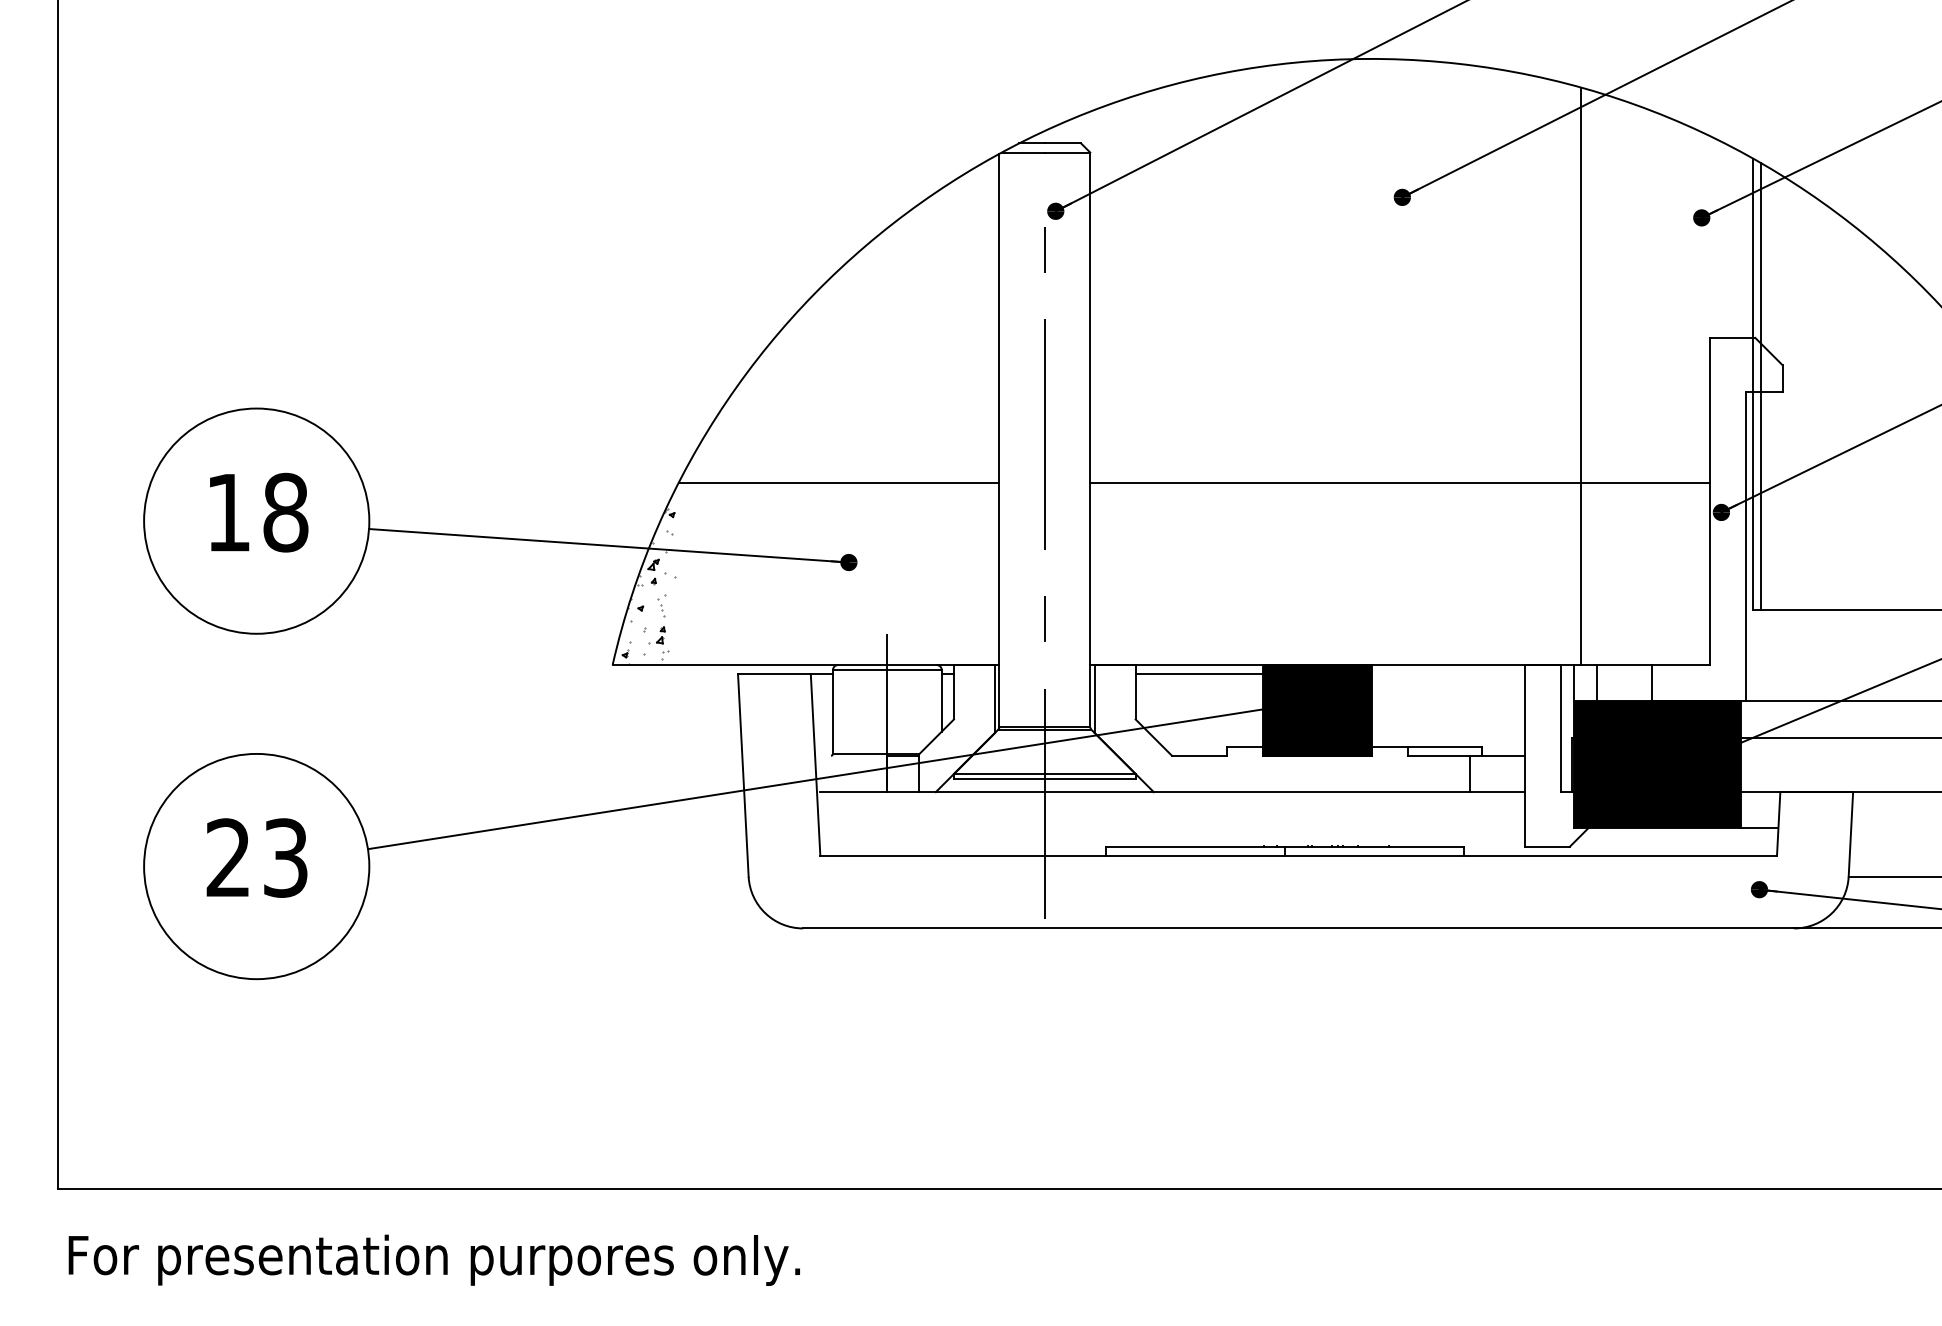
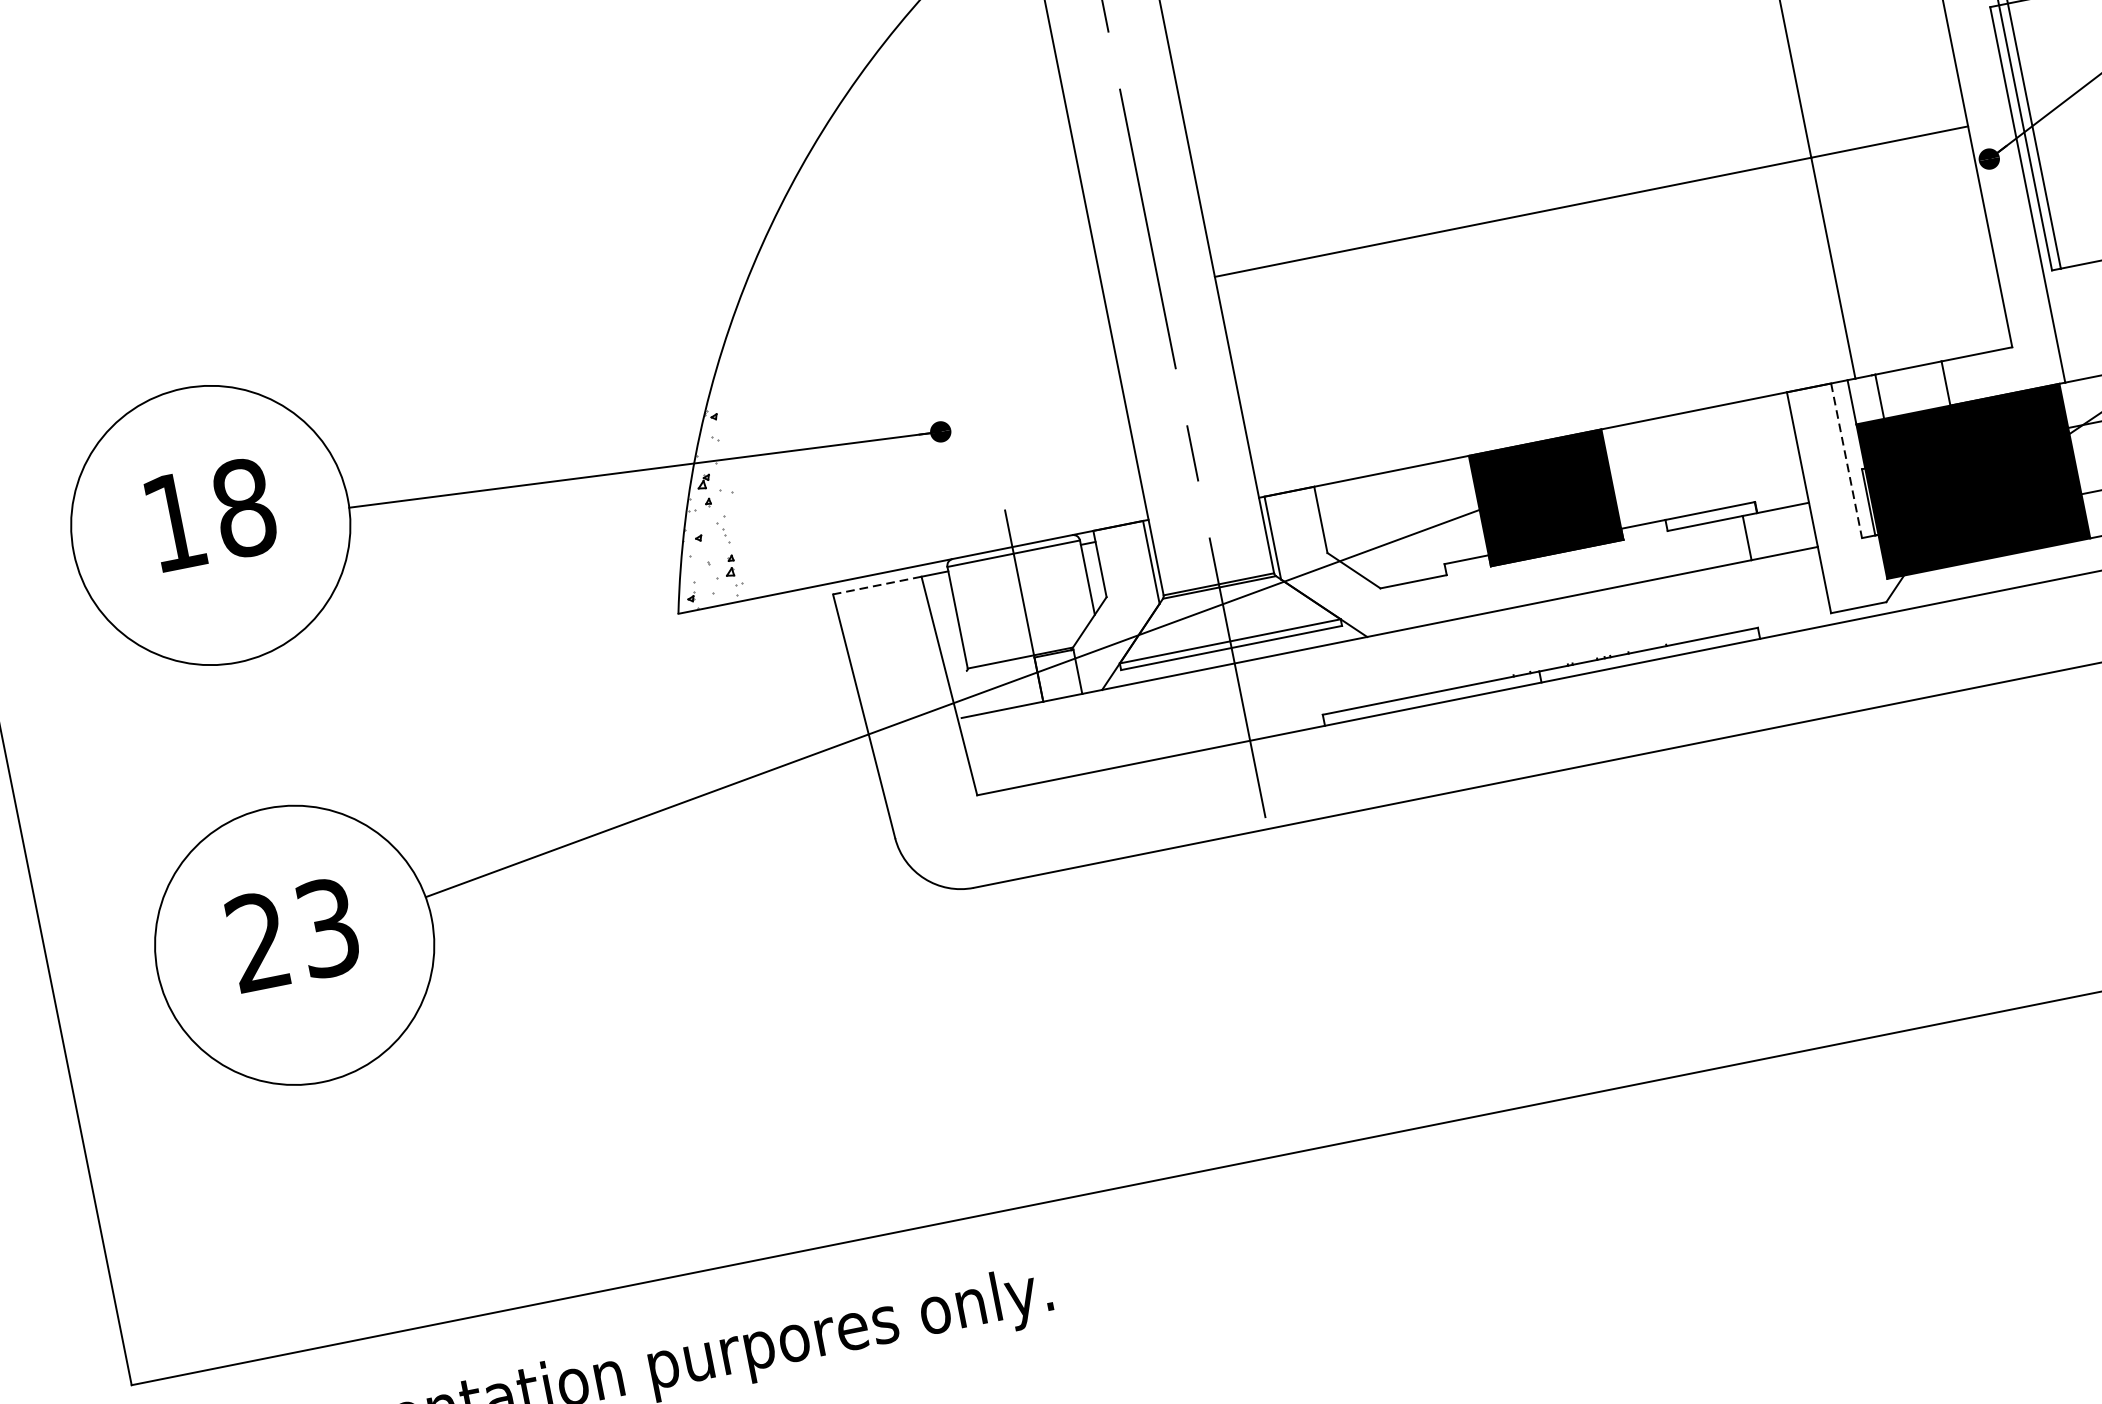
line: (838, 483) -> (908, 338), removed
line: (773, 674) -> (876, 586), solid -> dashed
line: (1198, 674) -> (1392, 483), removed
line: (1560, 728) -> (1846, 460), solid -> dashed

